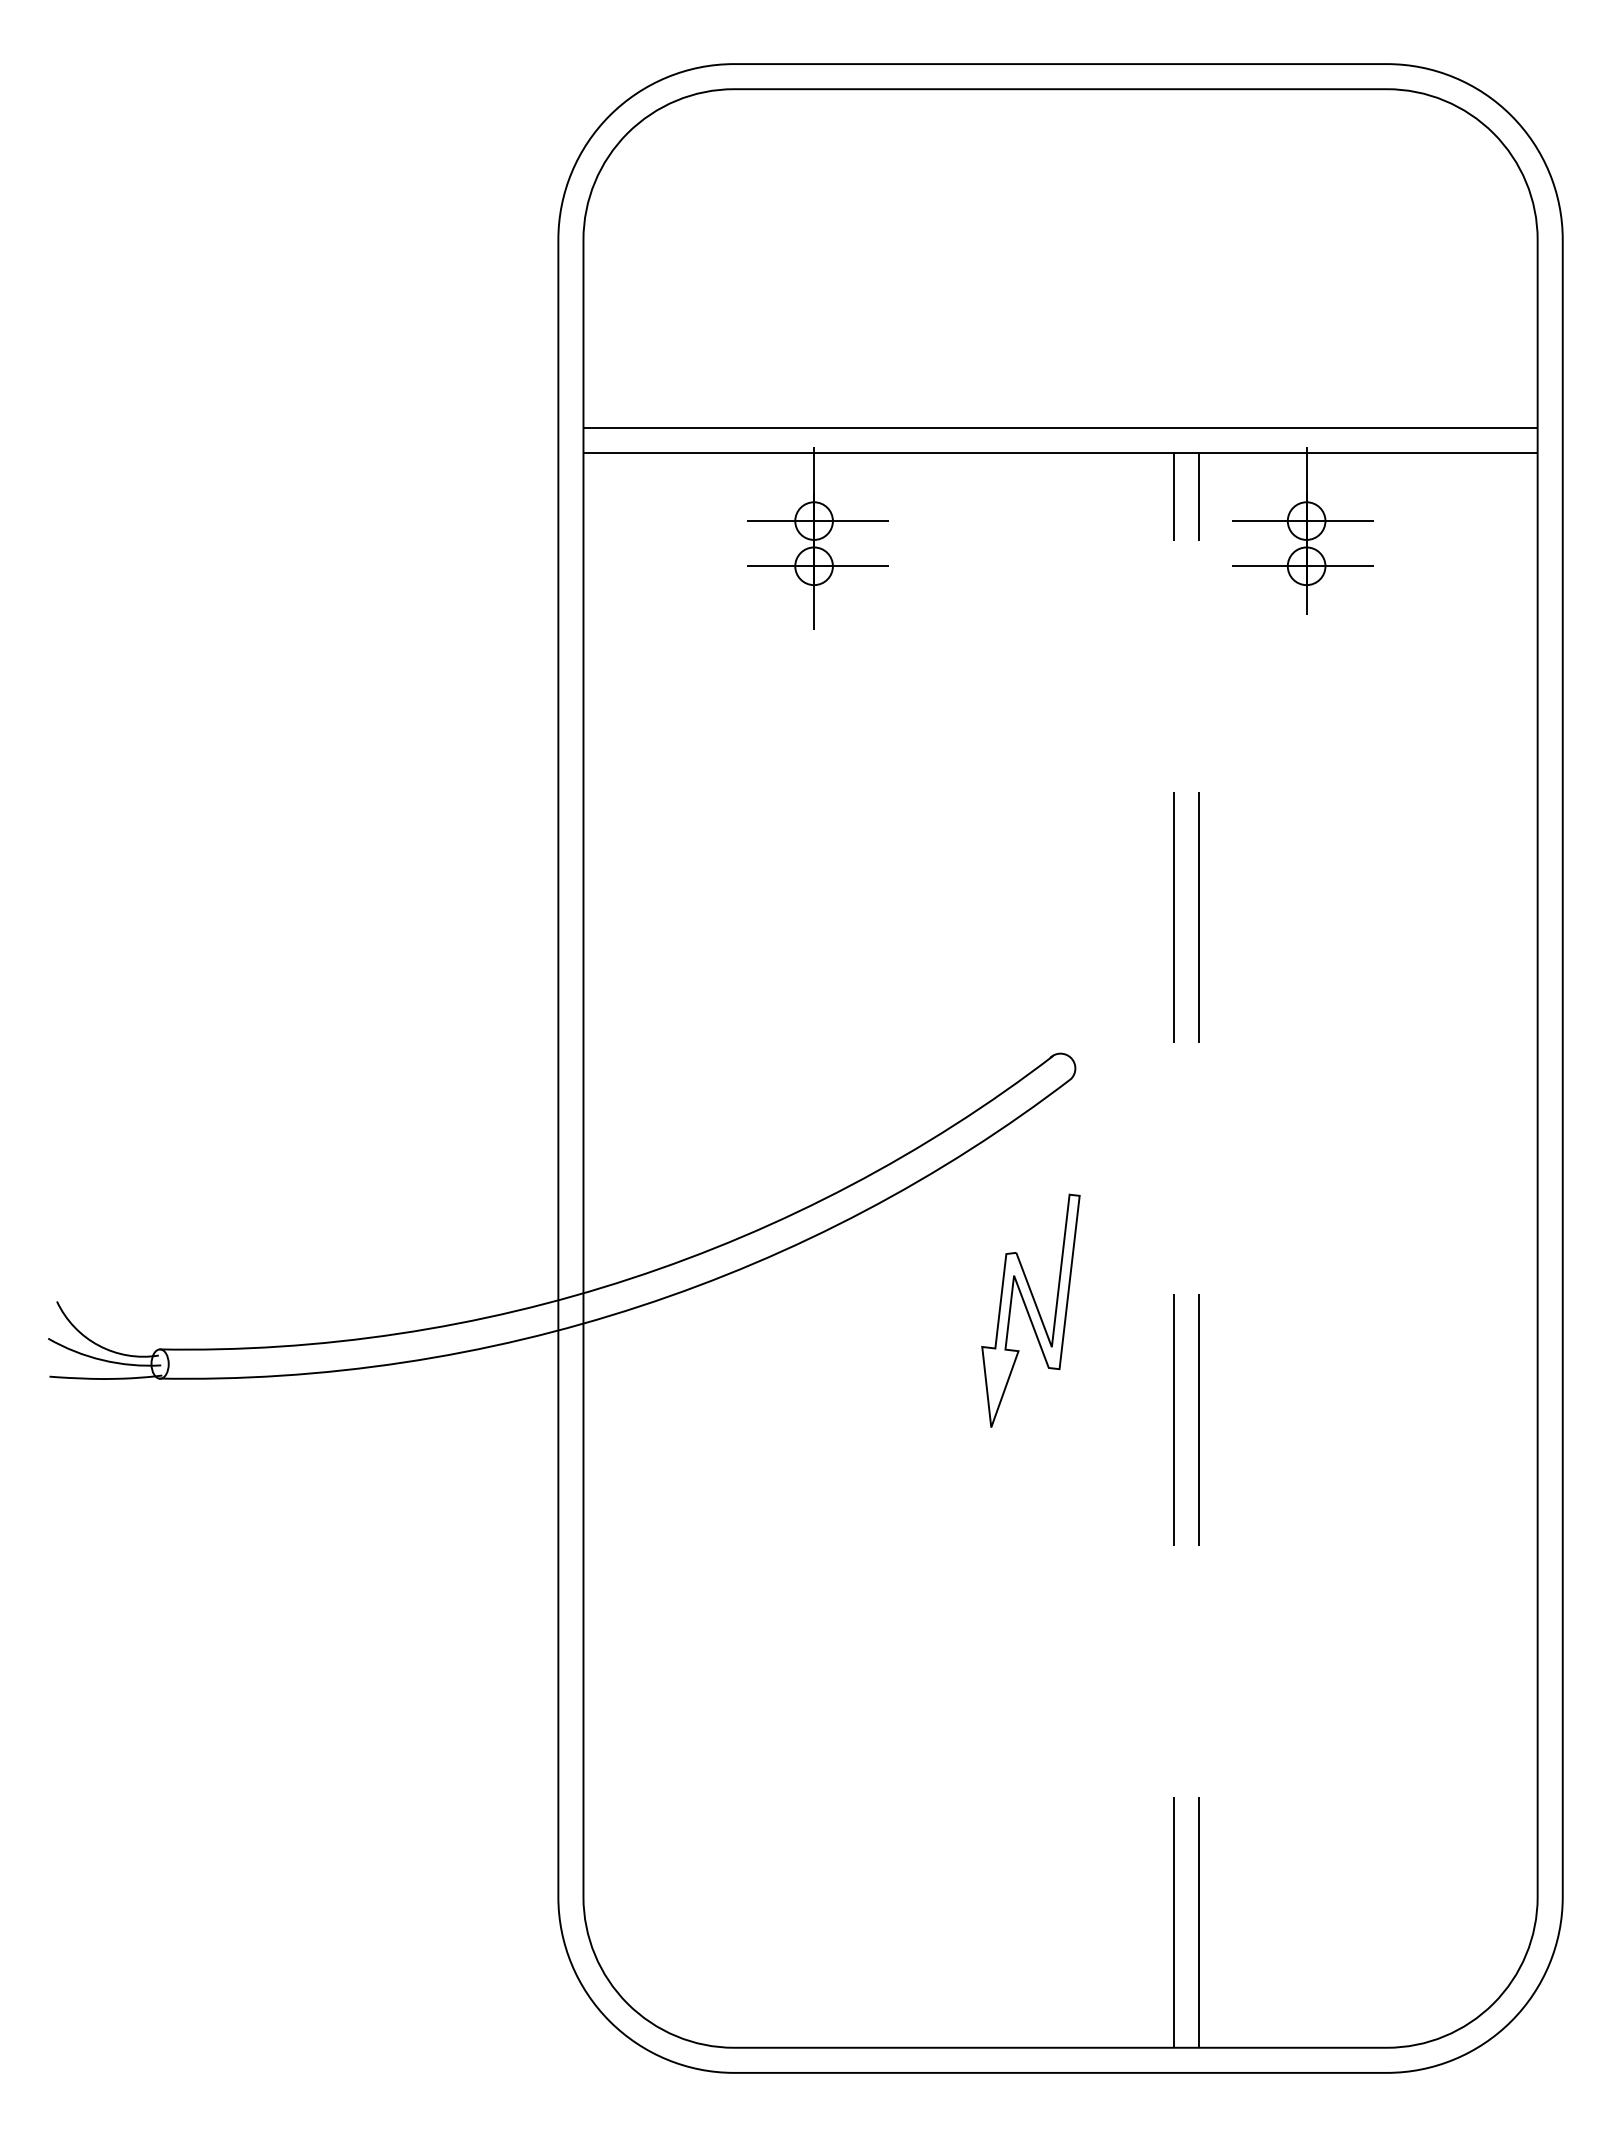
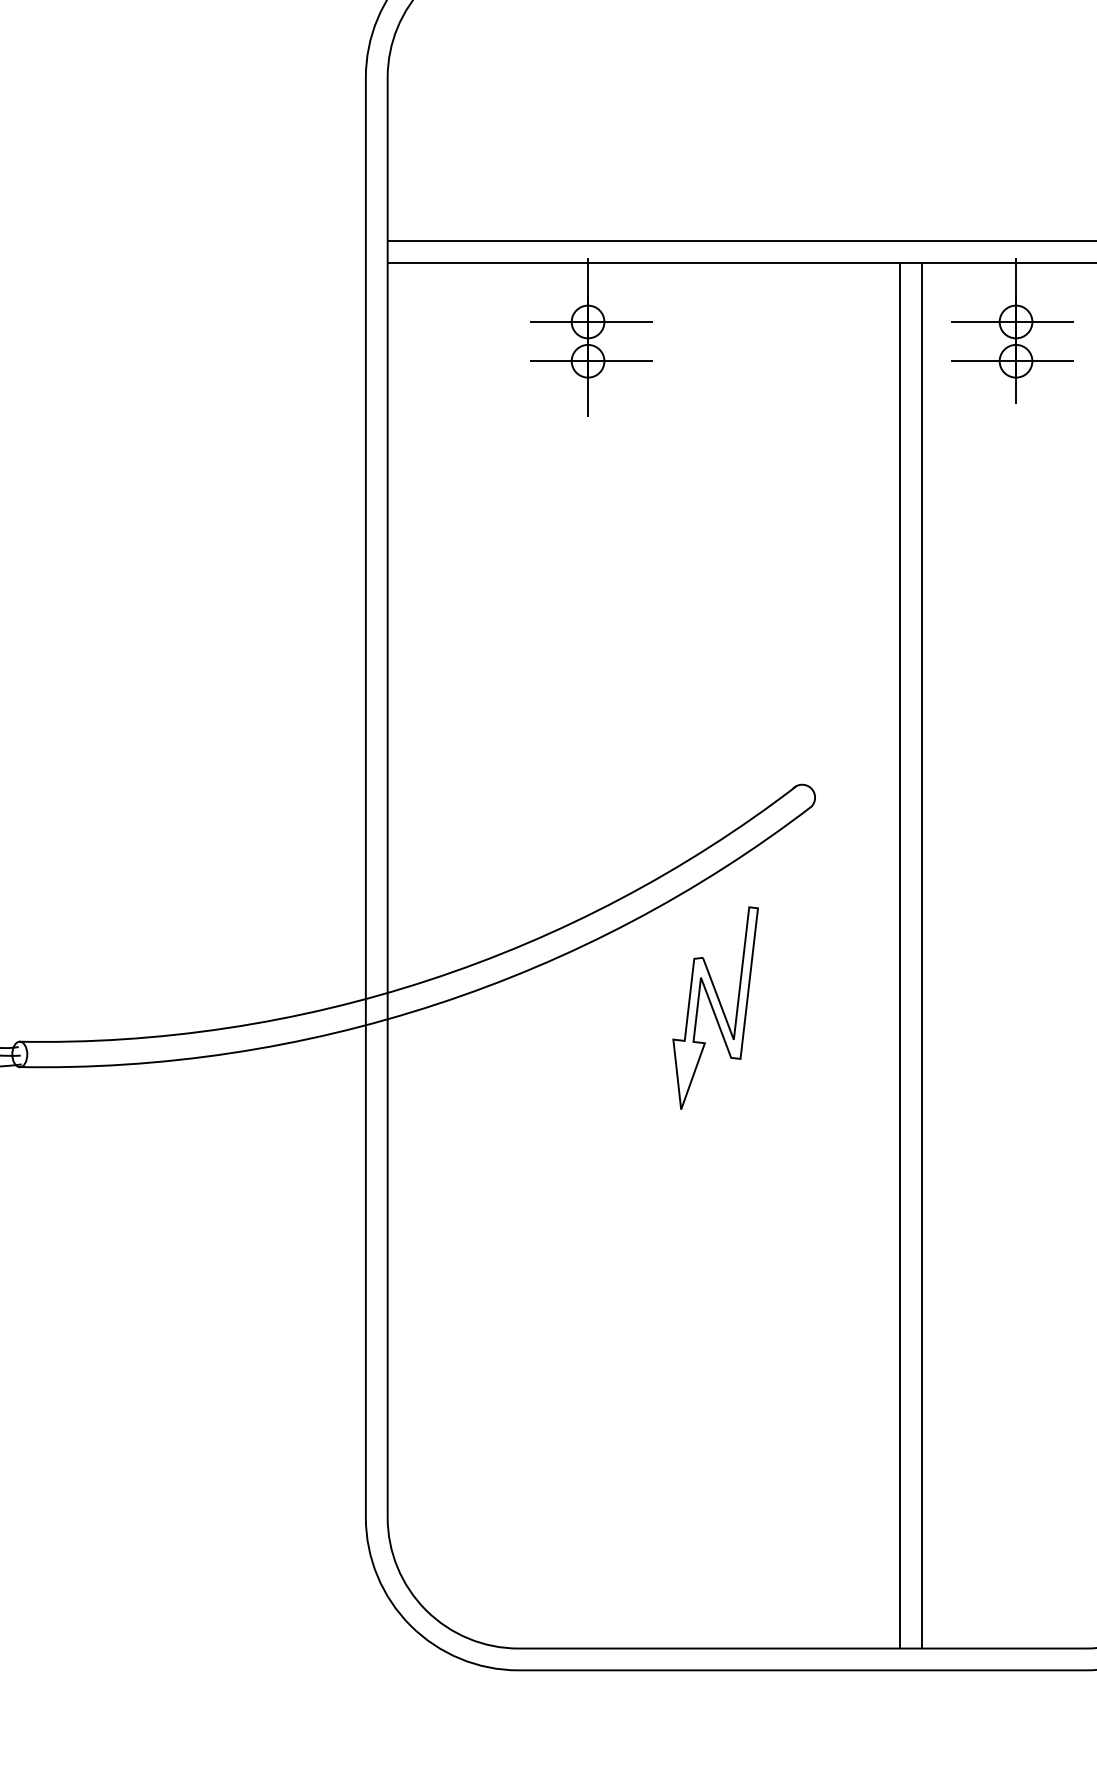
line: (1173, 1250) -> (900, 955), dashed -> solid
line: (1198, 1250) -> (922, 955), dashed -> solid
part: (1030, 1310) -> (715, 1007), moved

